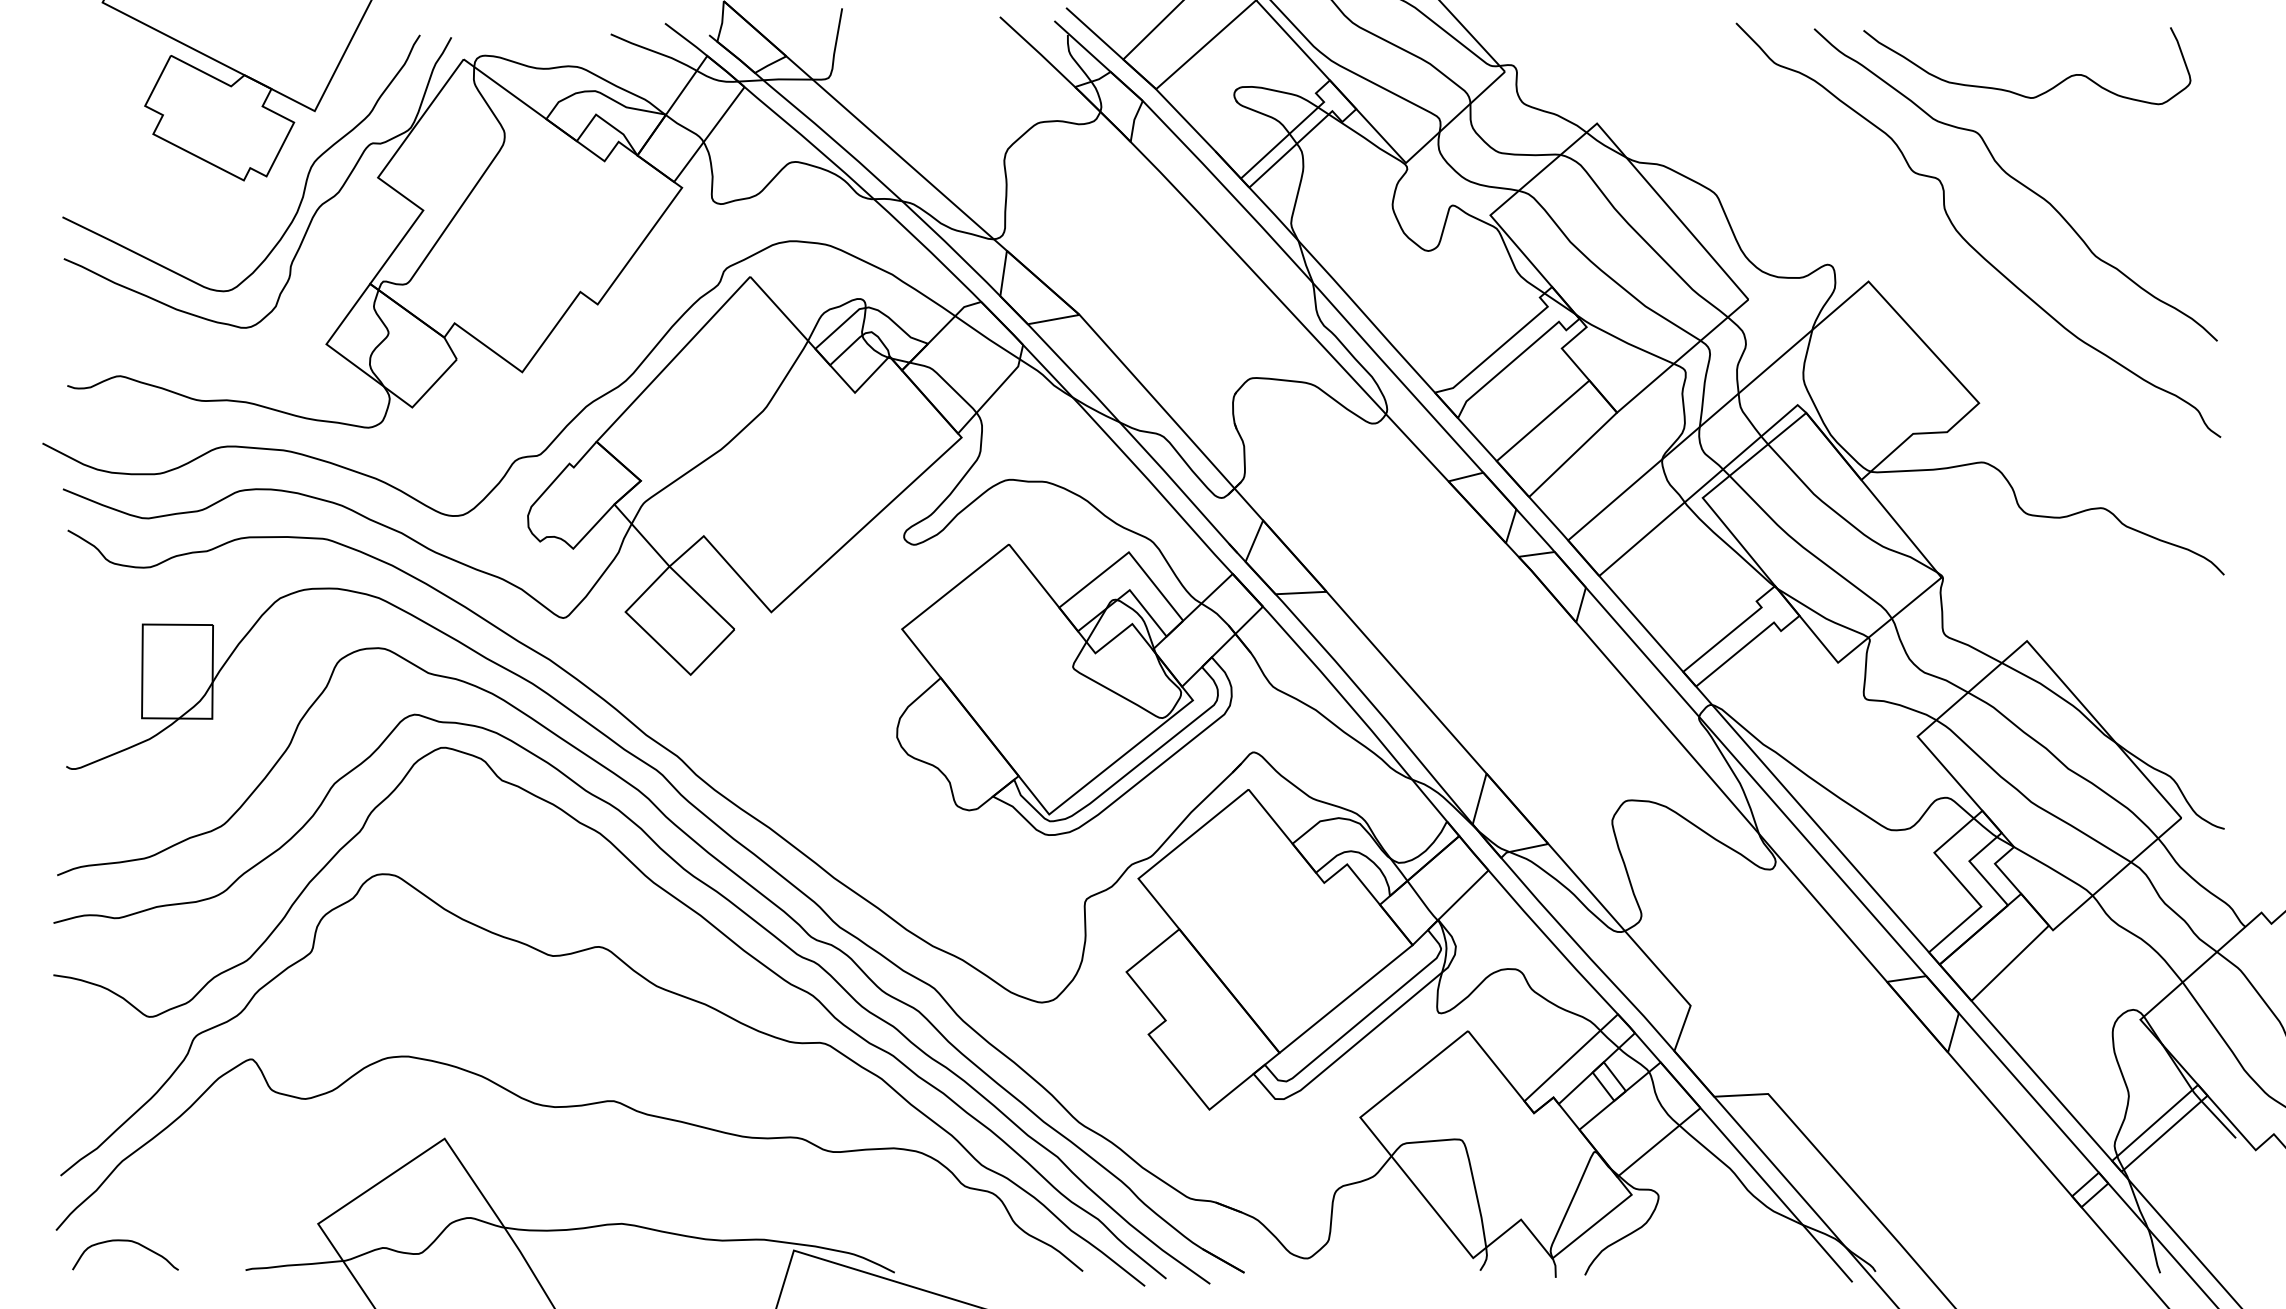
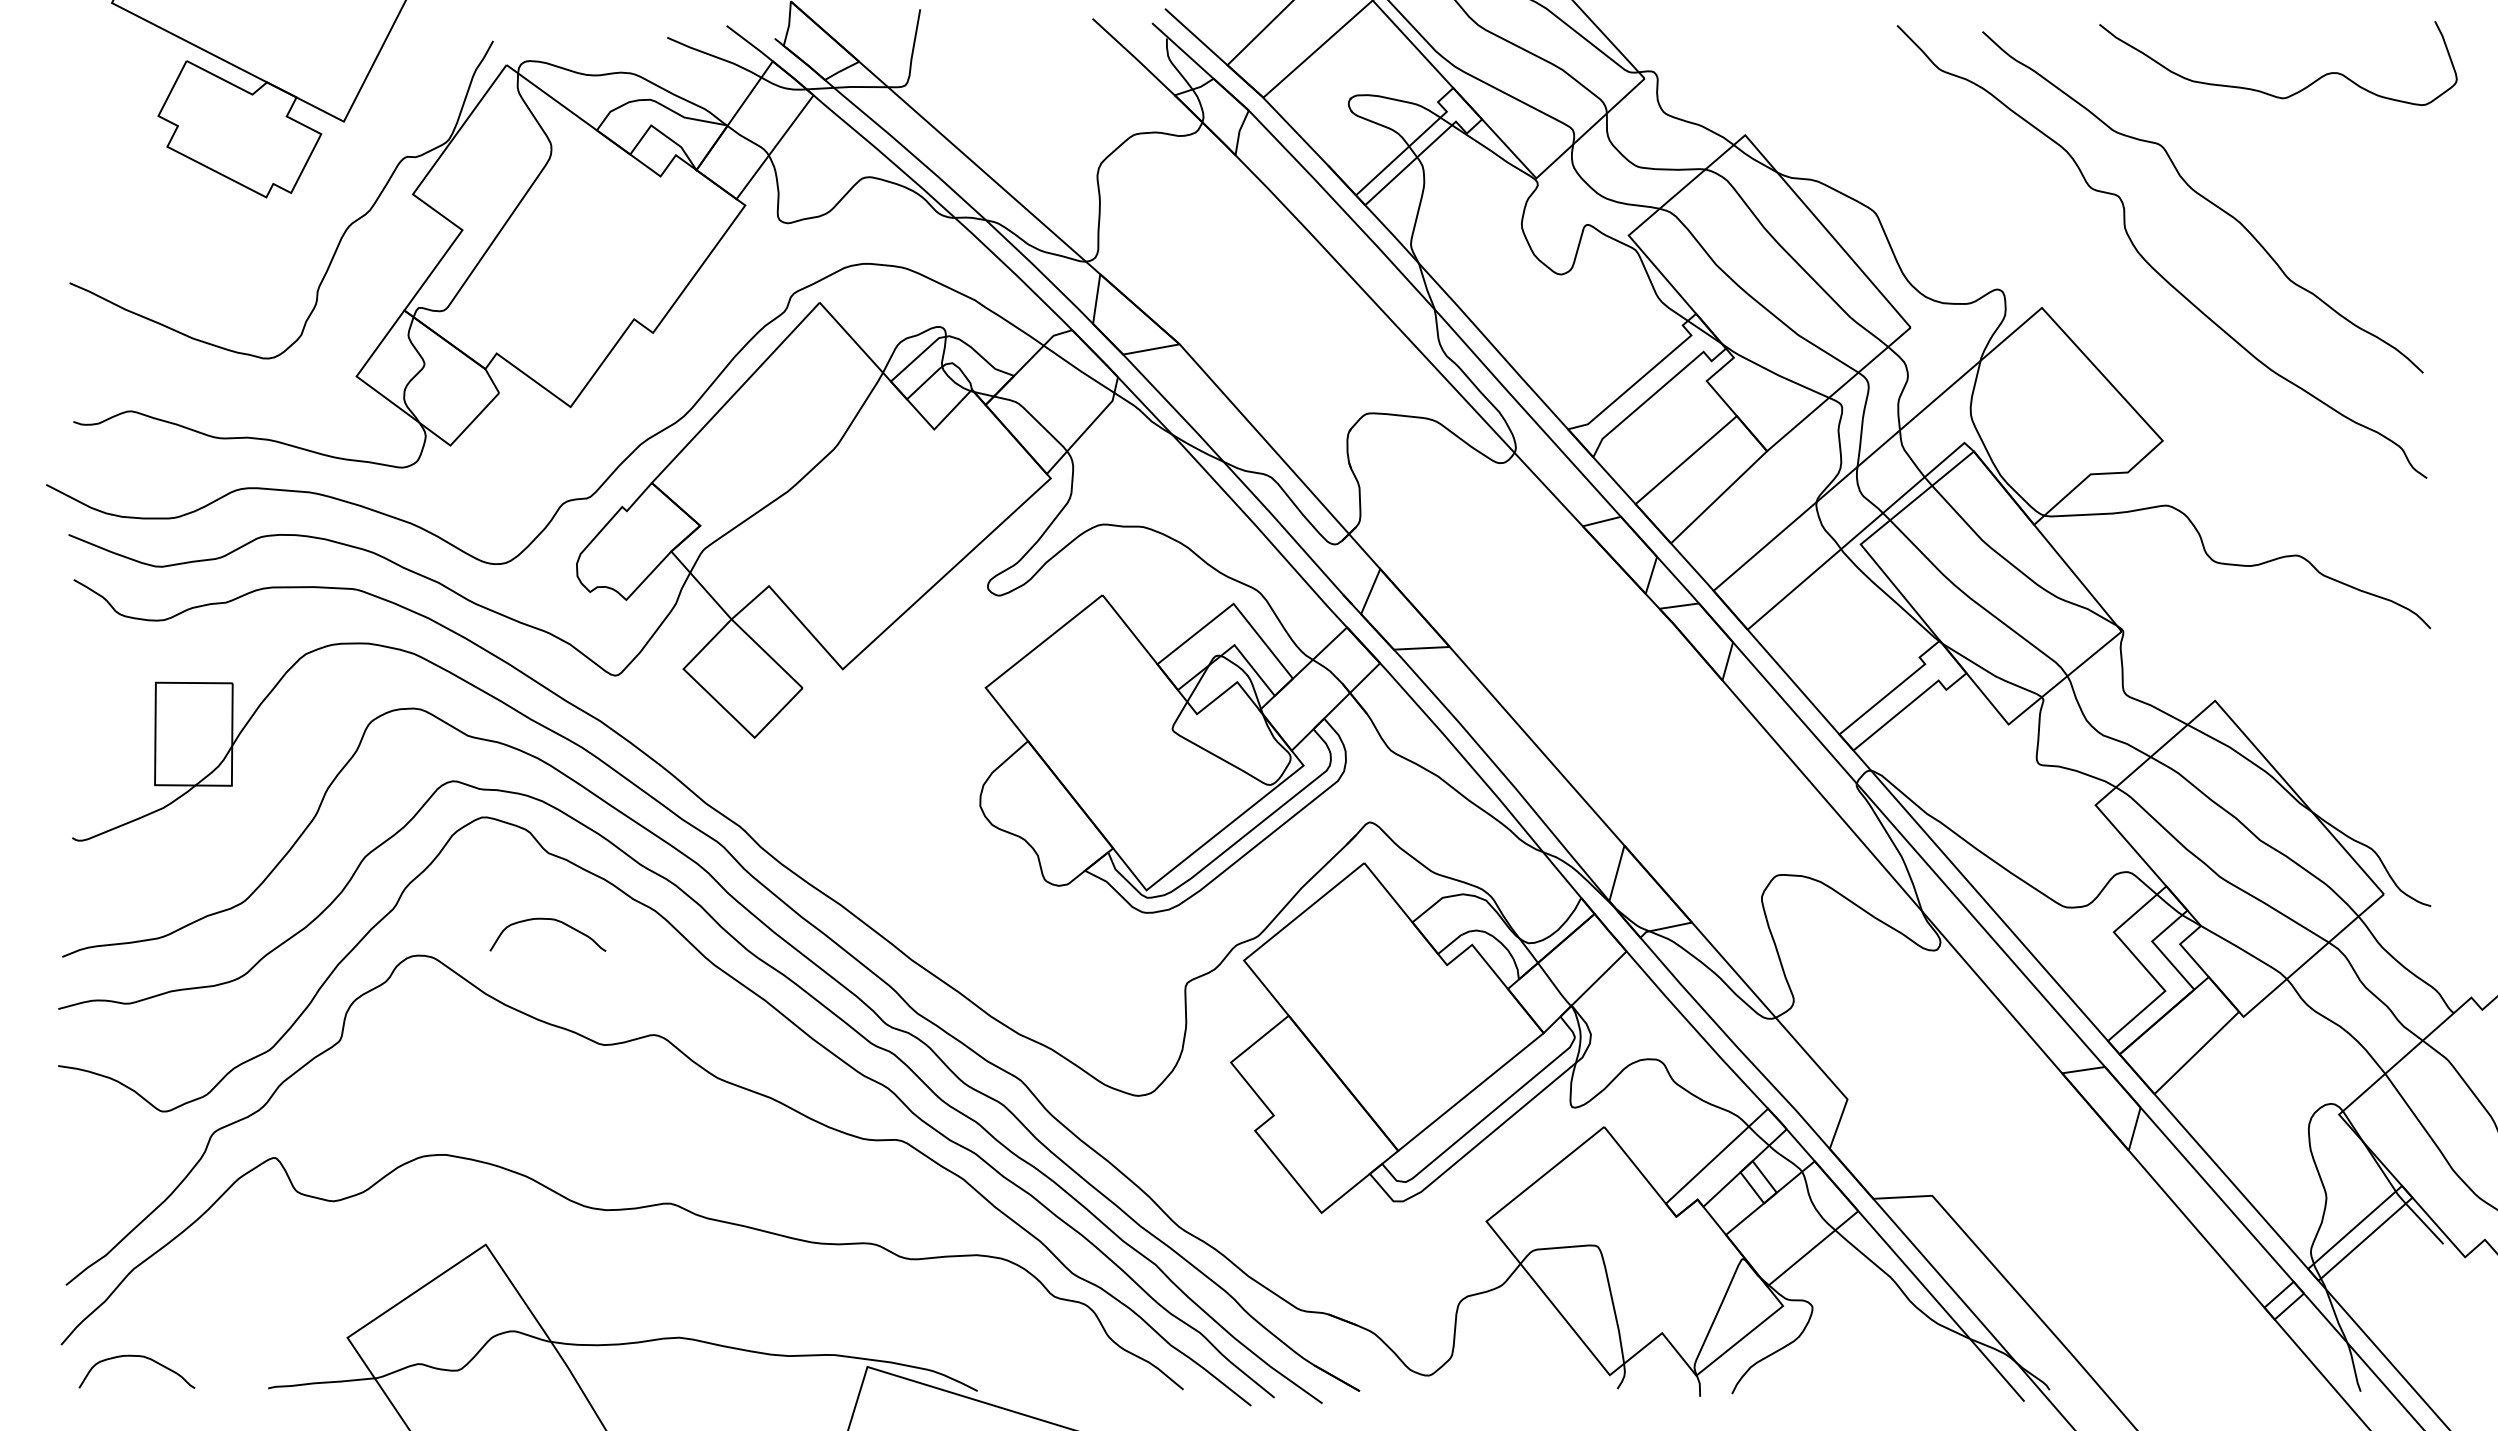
curve: (2019, 93) -> (2269, 93), moved
curve: (305, 181) -> (333, 198), removed
curve: (504, 842) -> (551, 920), added

